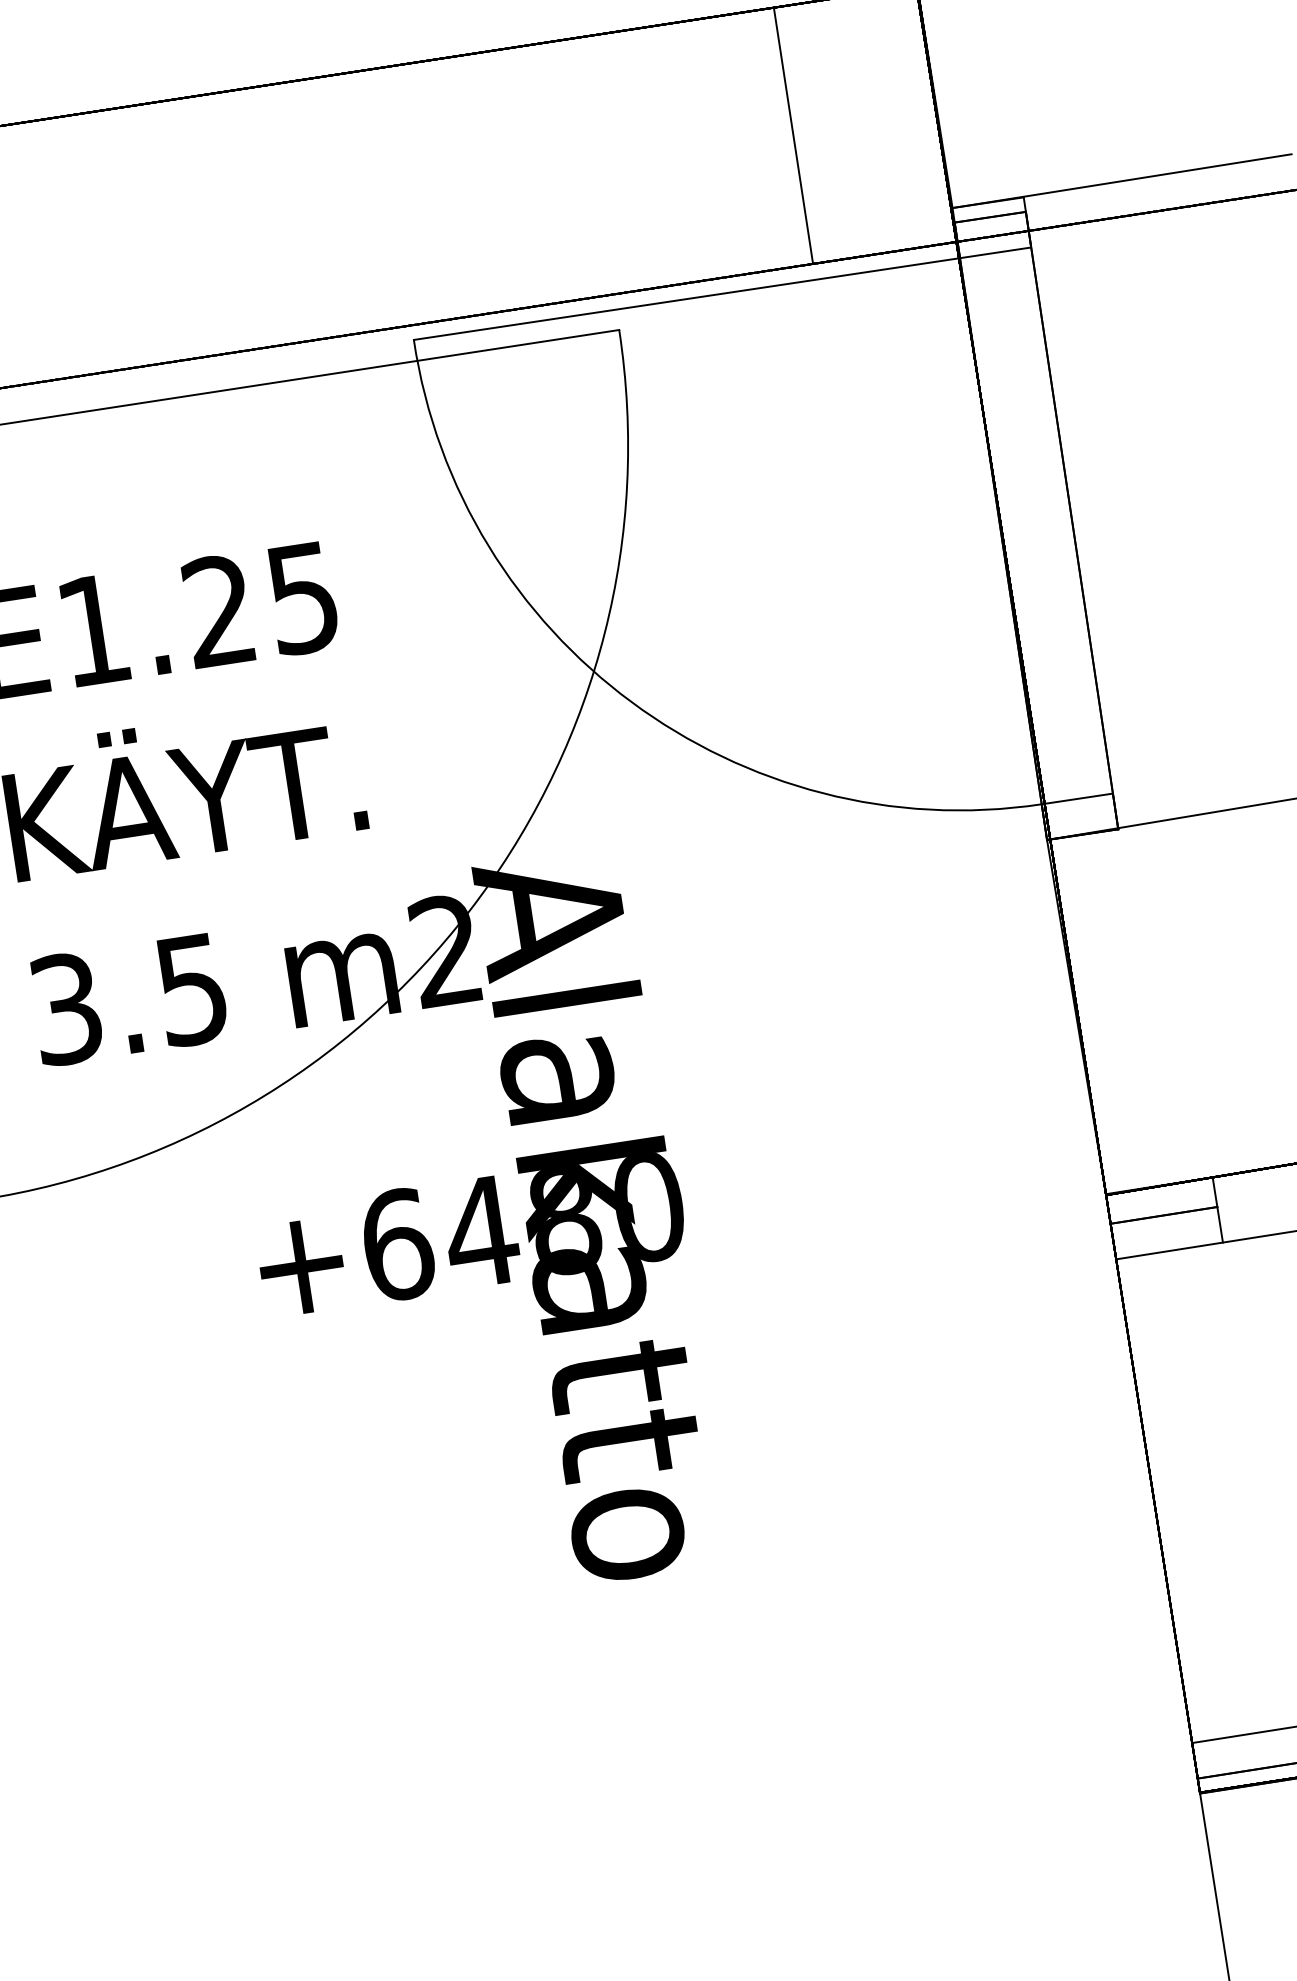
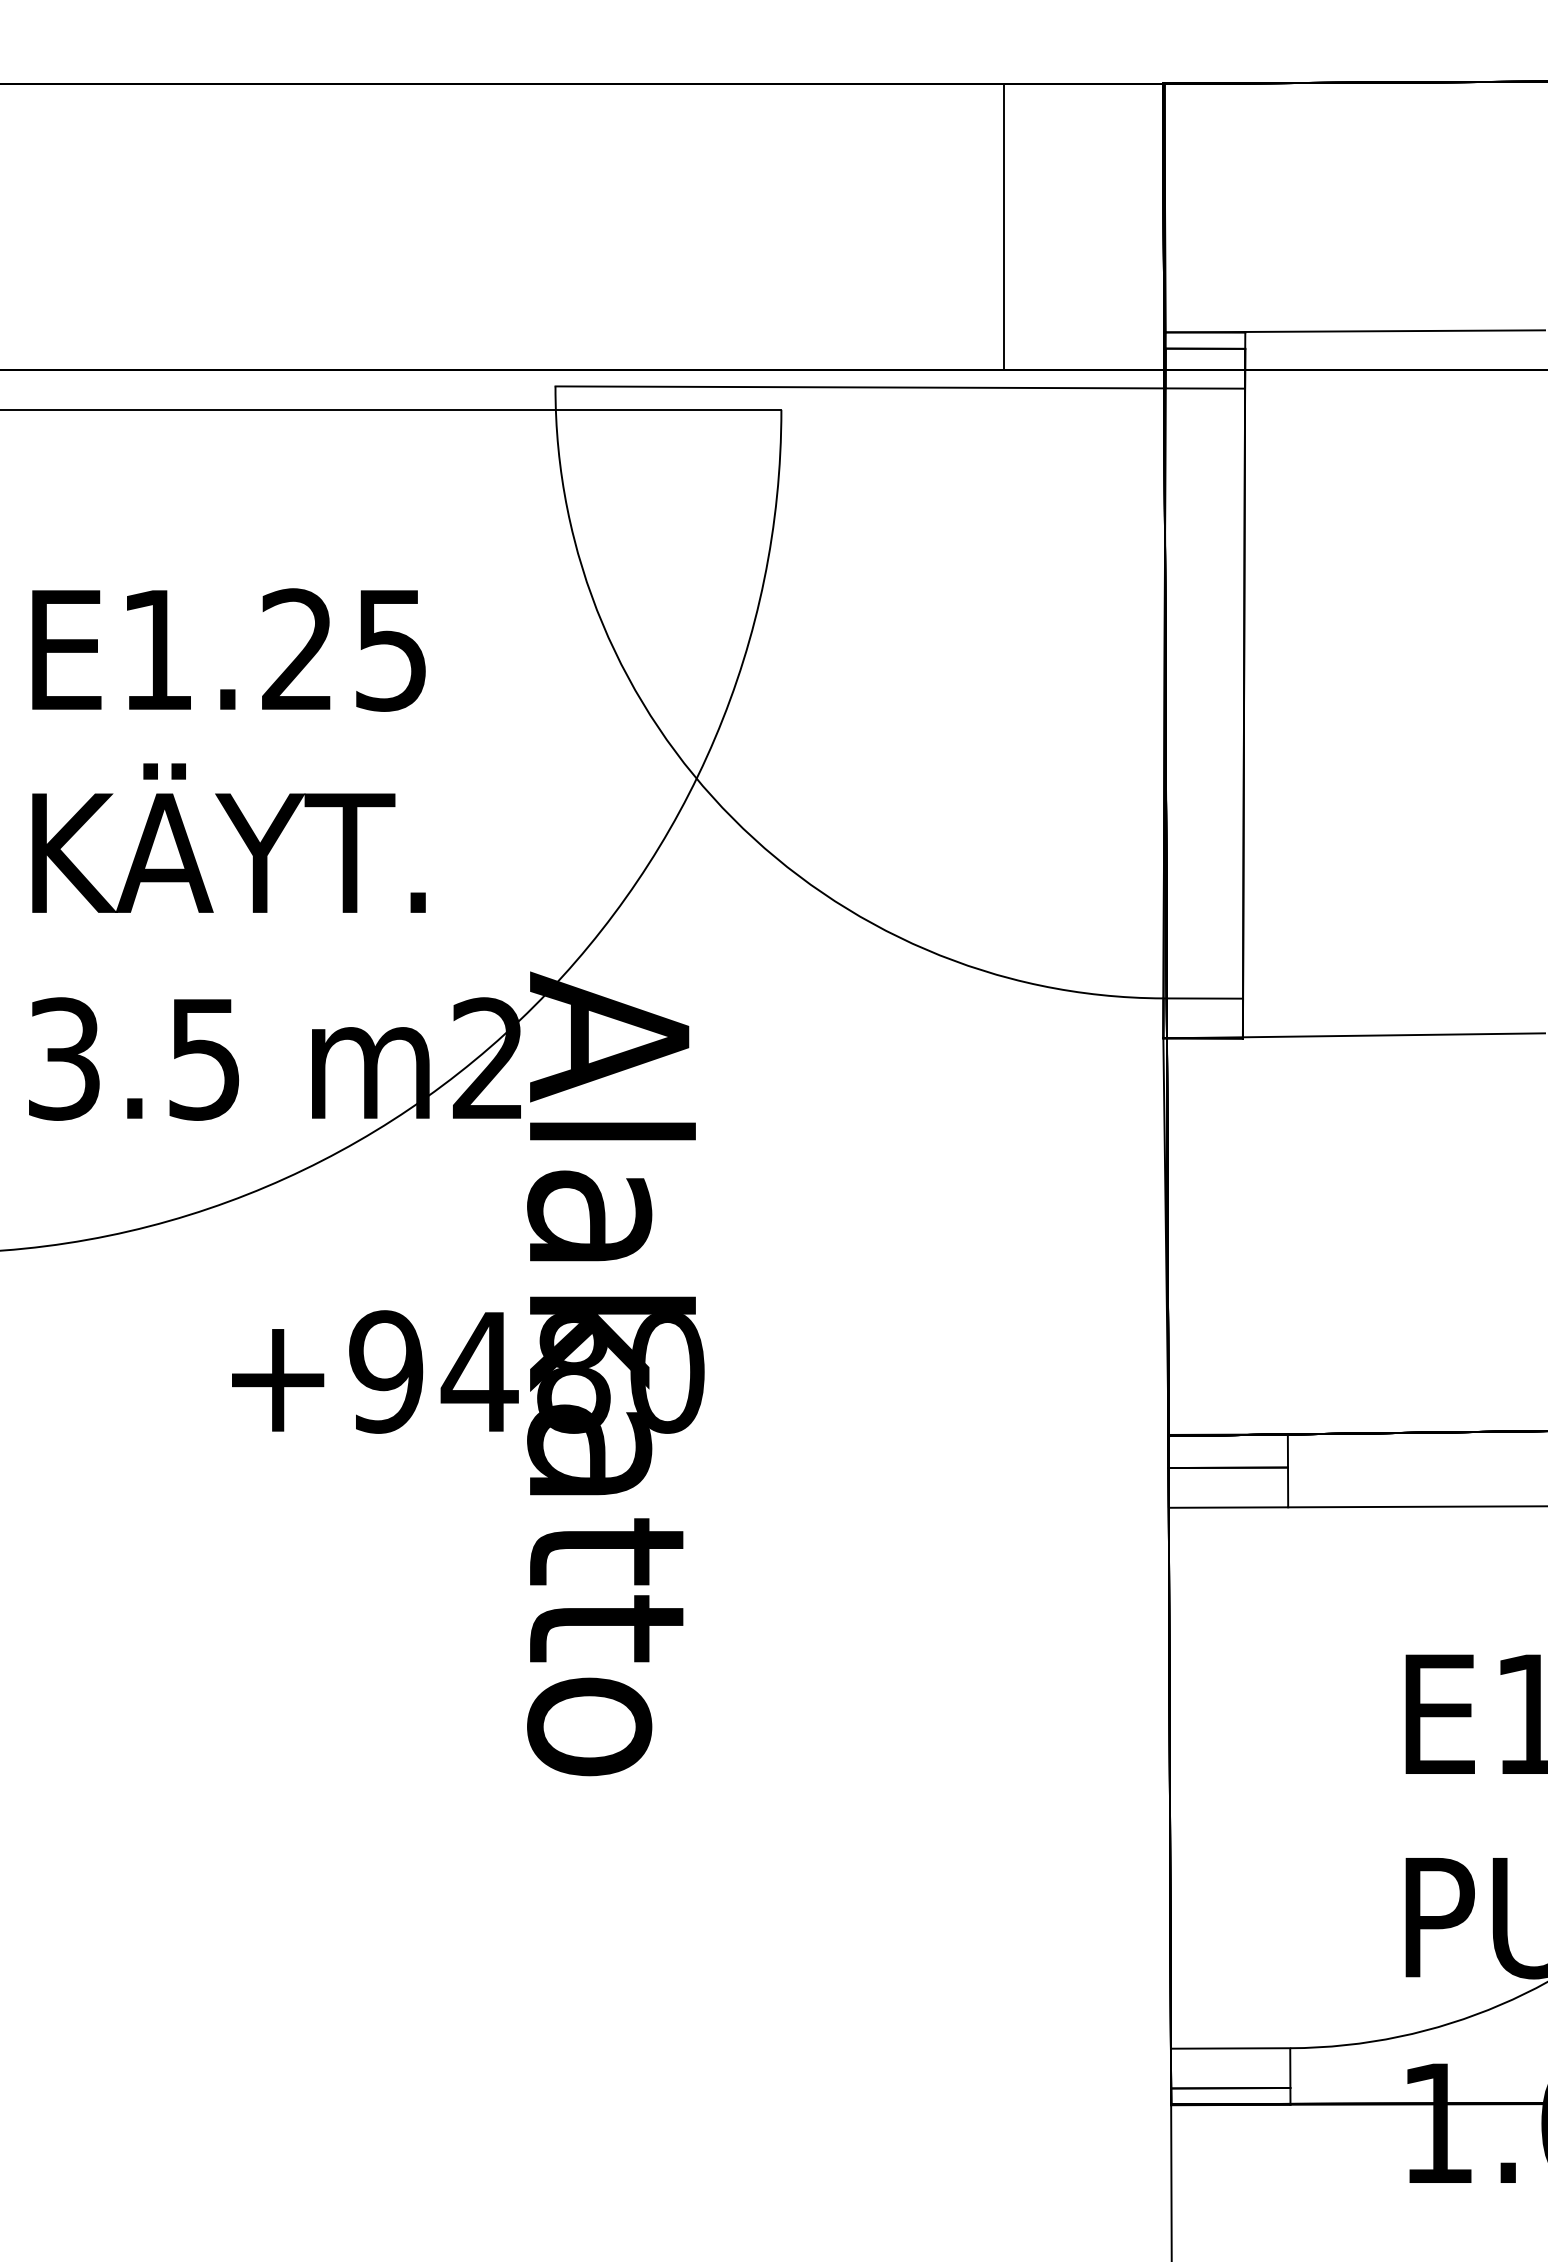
text: (397, 1244) -> (386, 1371), +6480 -> +9480

